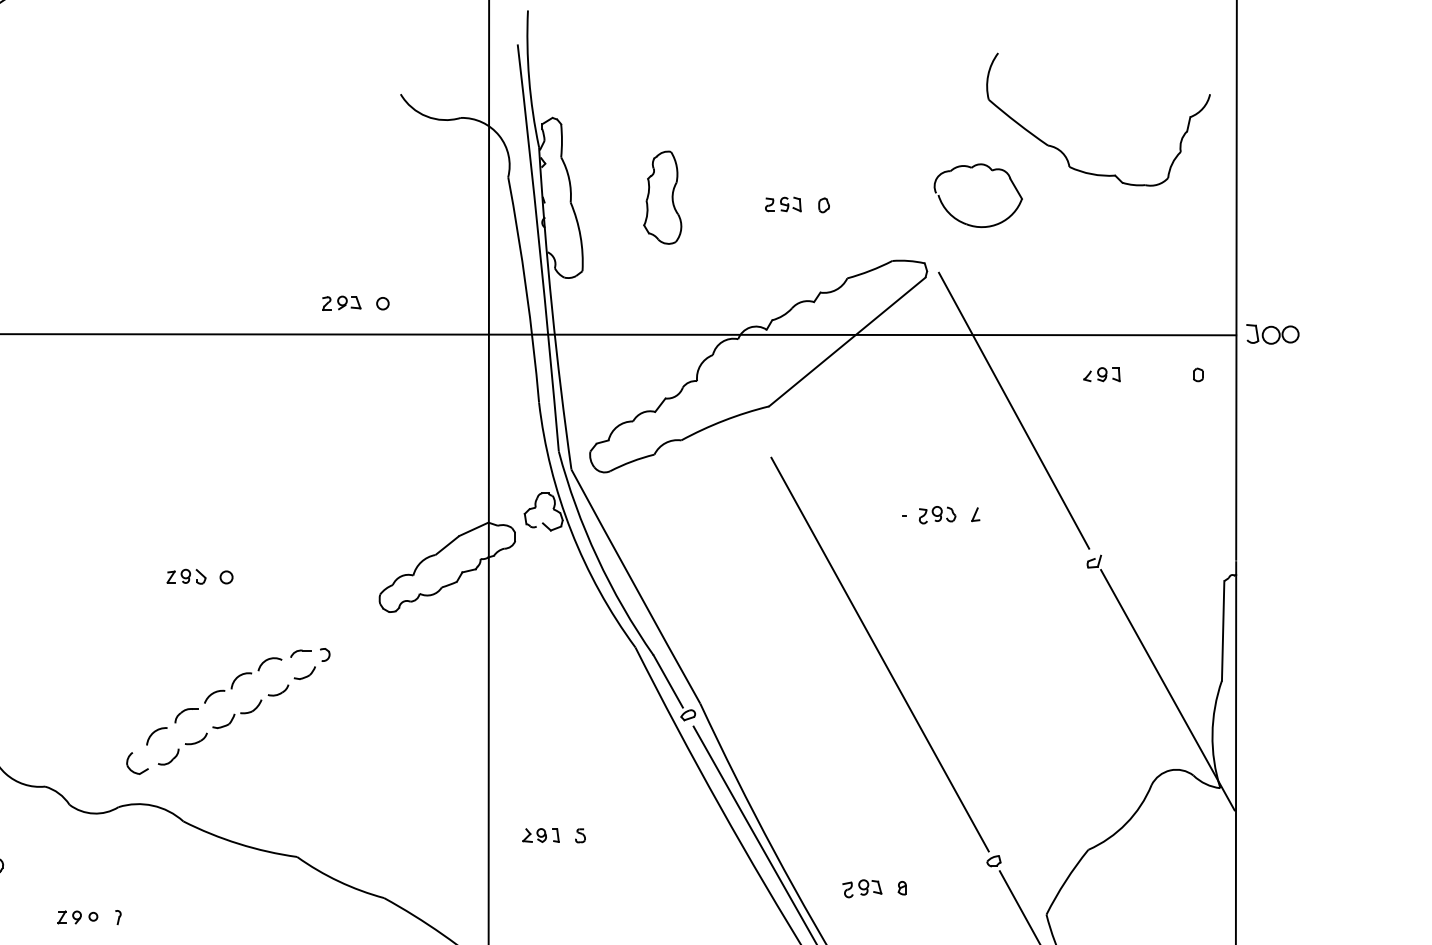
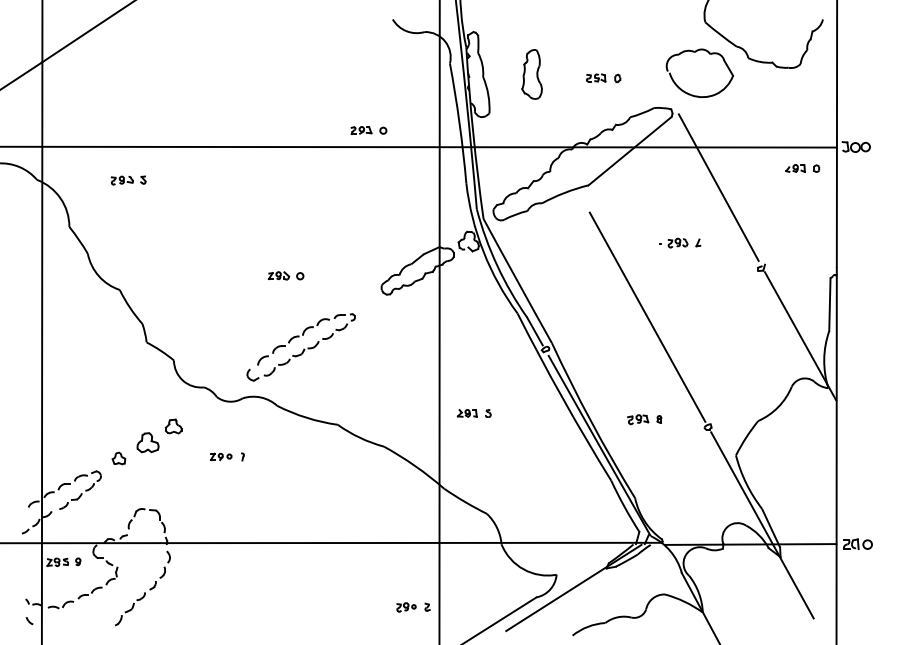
part: (977, 195) -> (699, 73), size x1.43
part: (1101, 374) -> (795, 168), moved
part: (874, 888) -> (644, 419), moved

